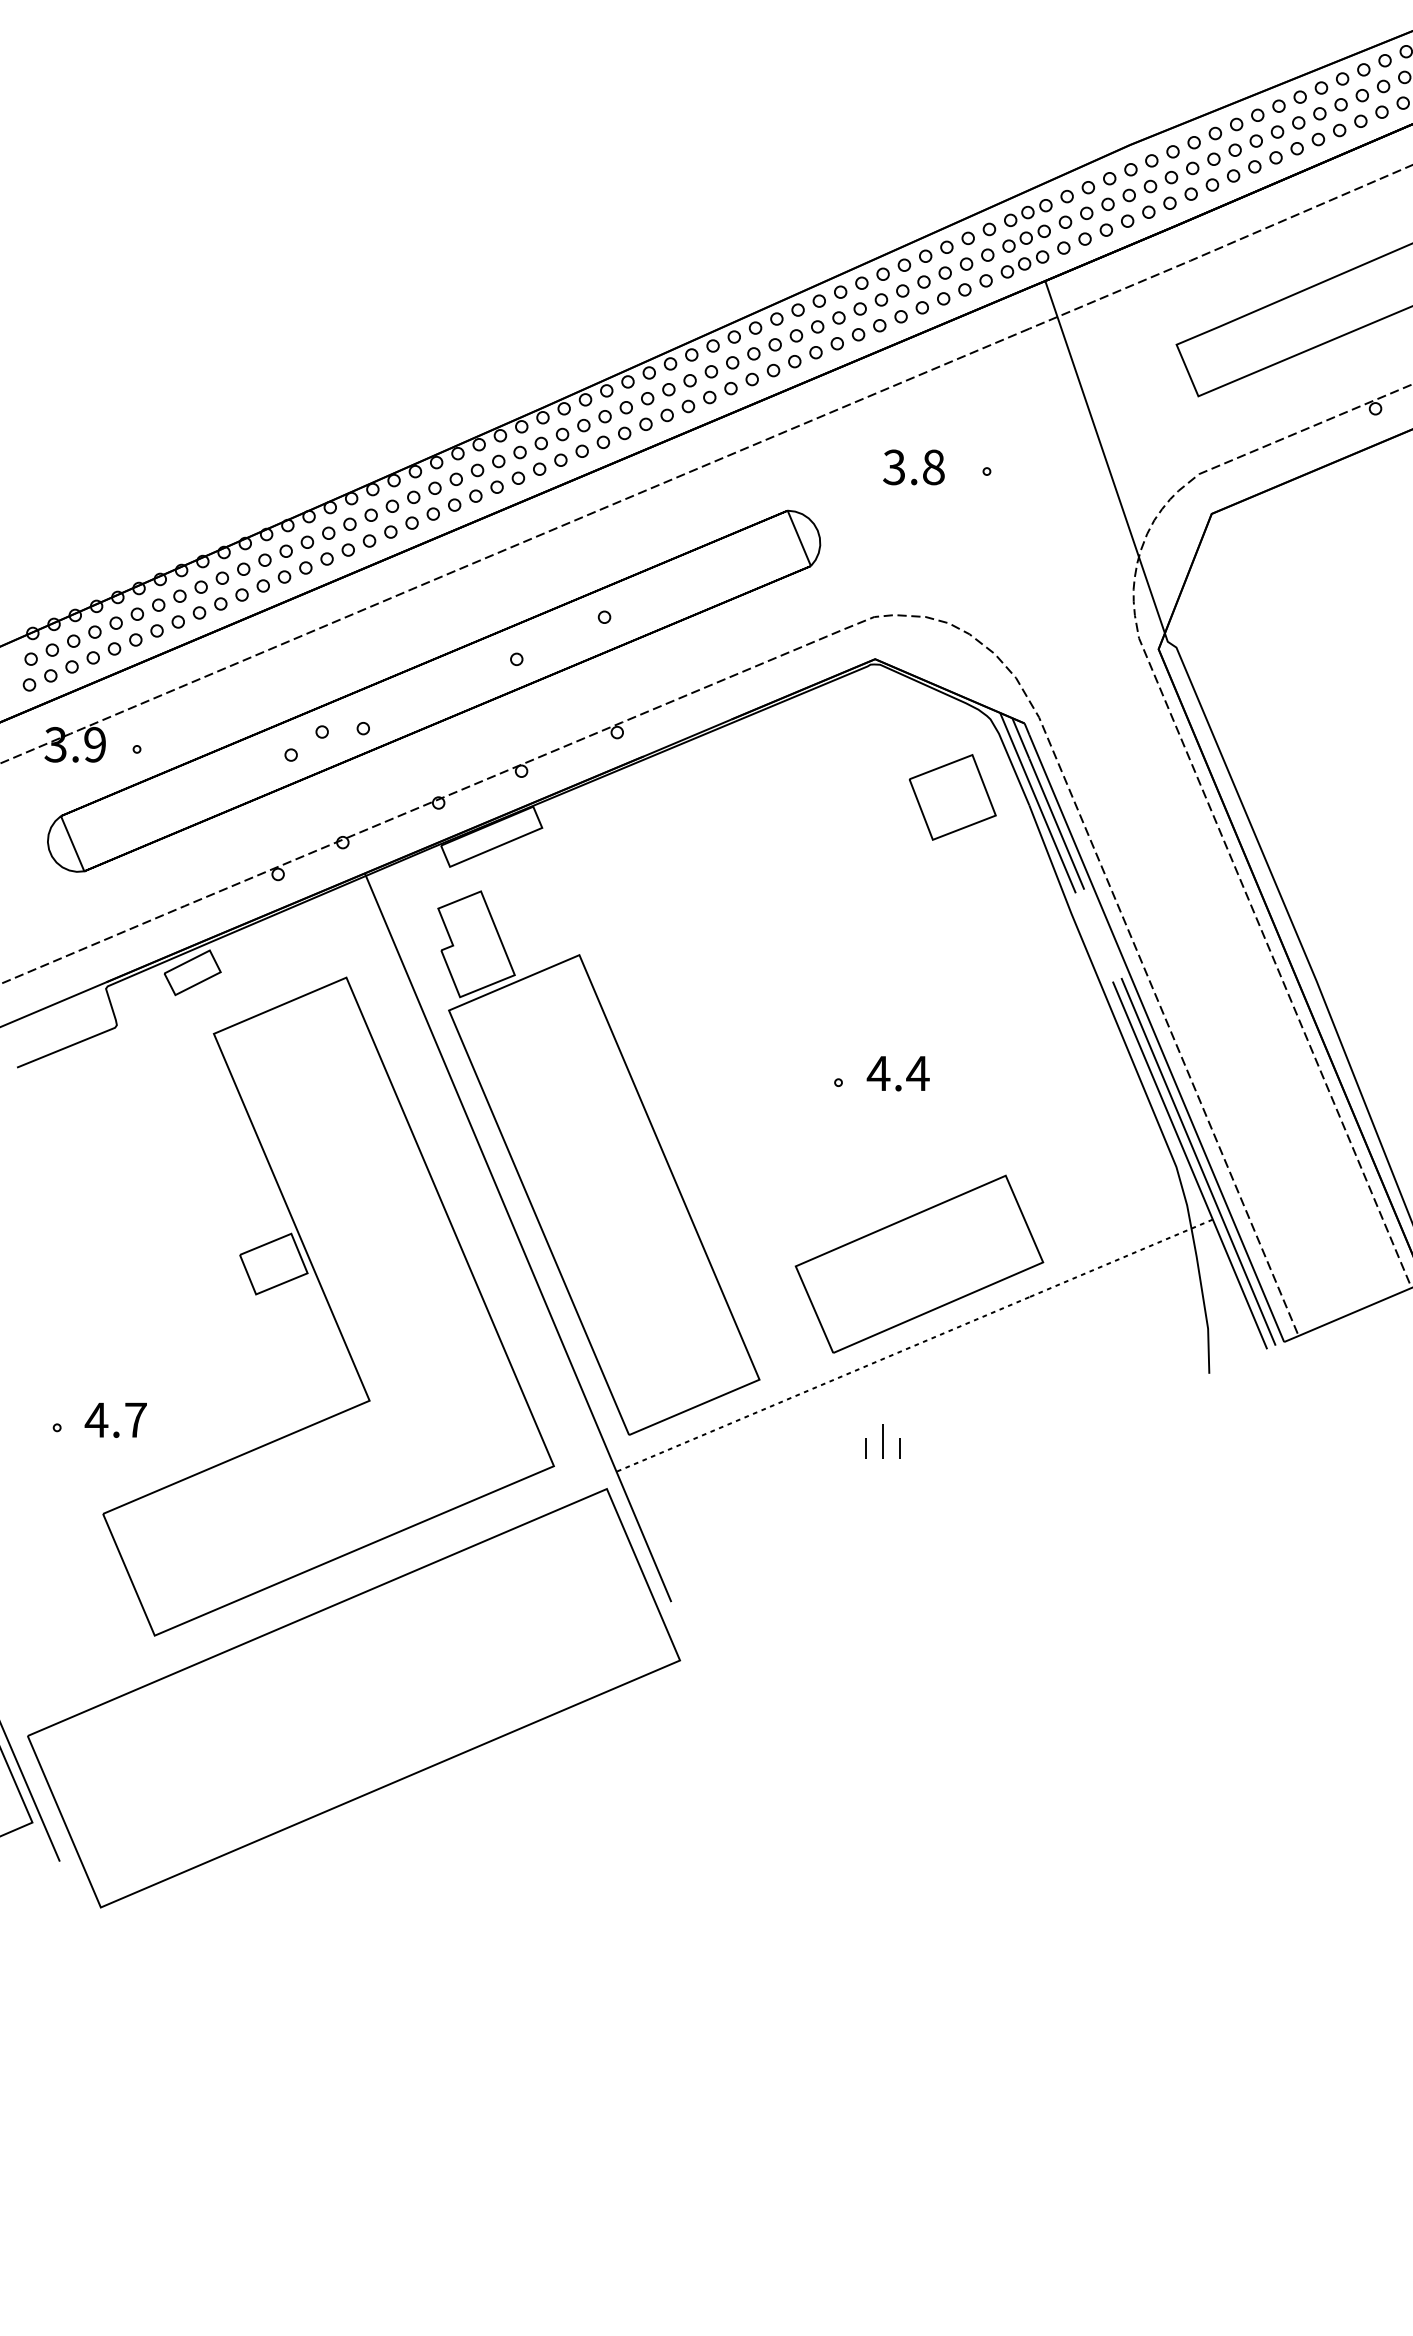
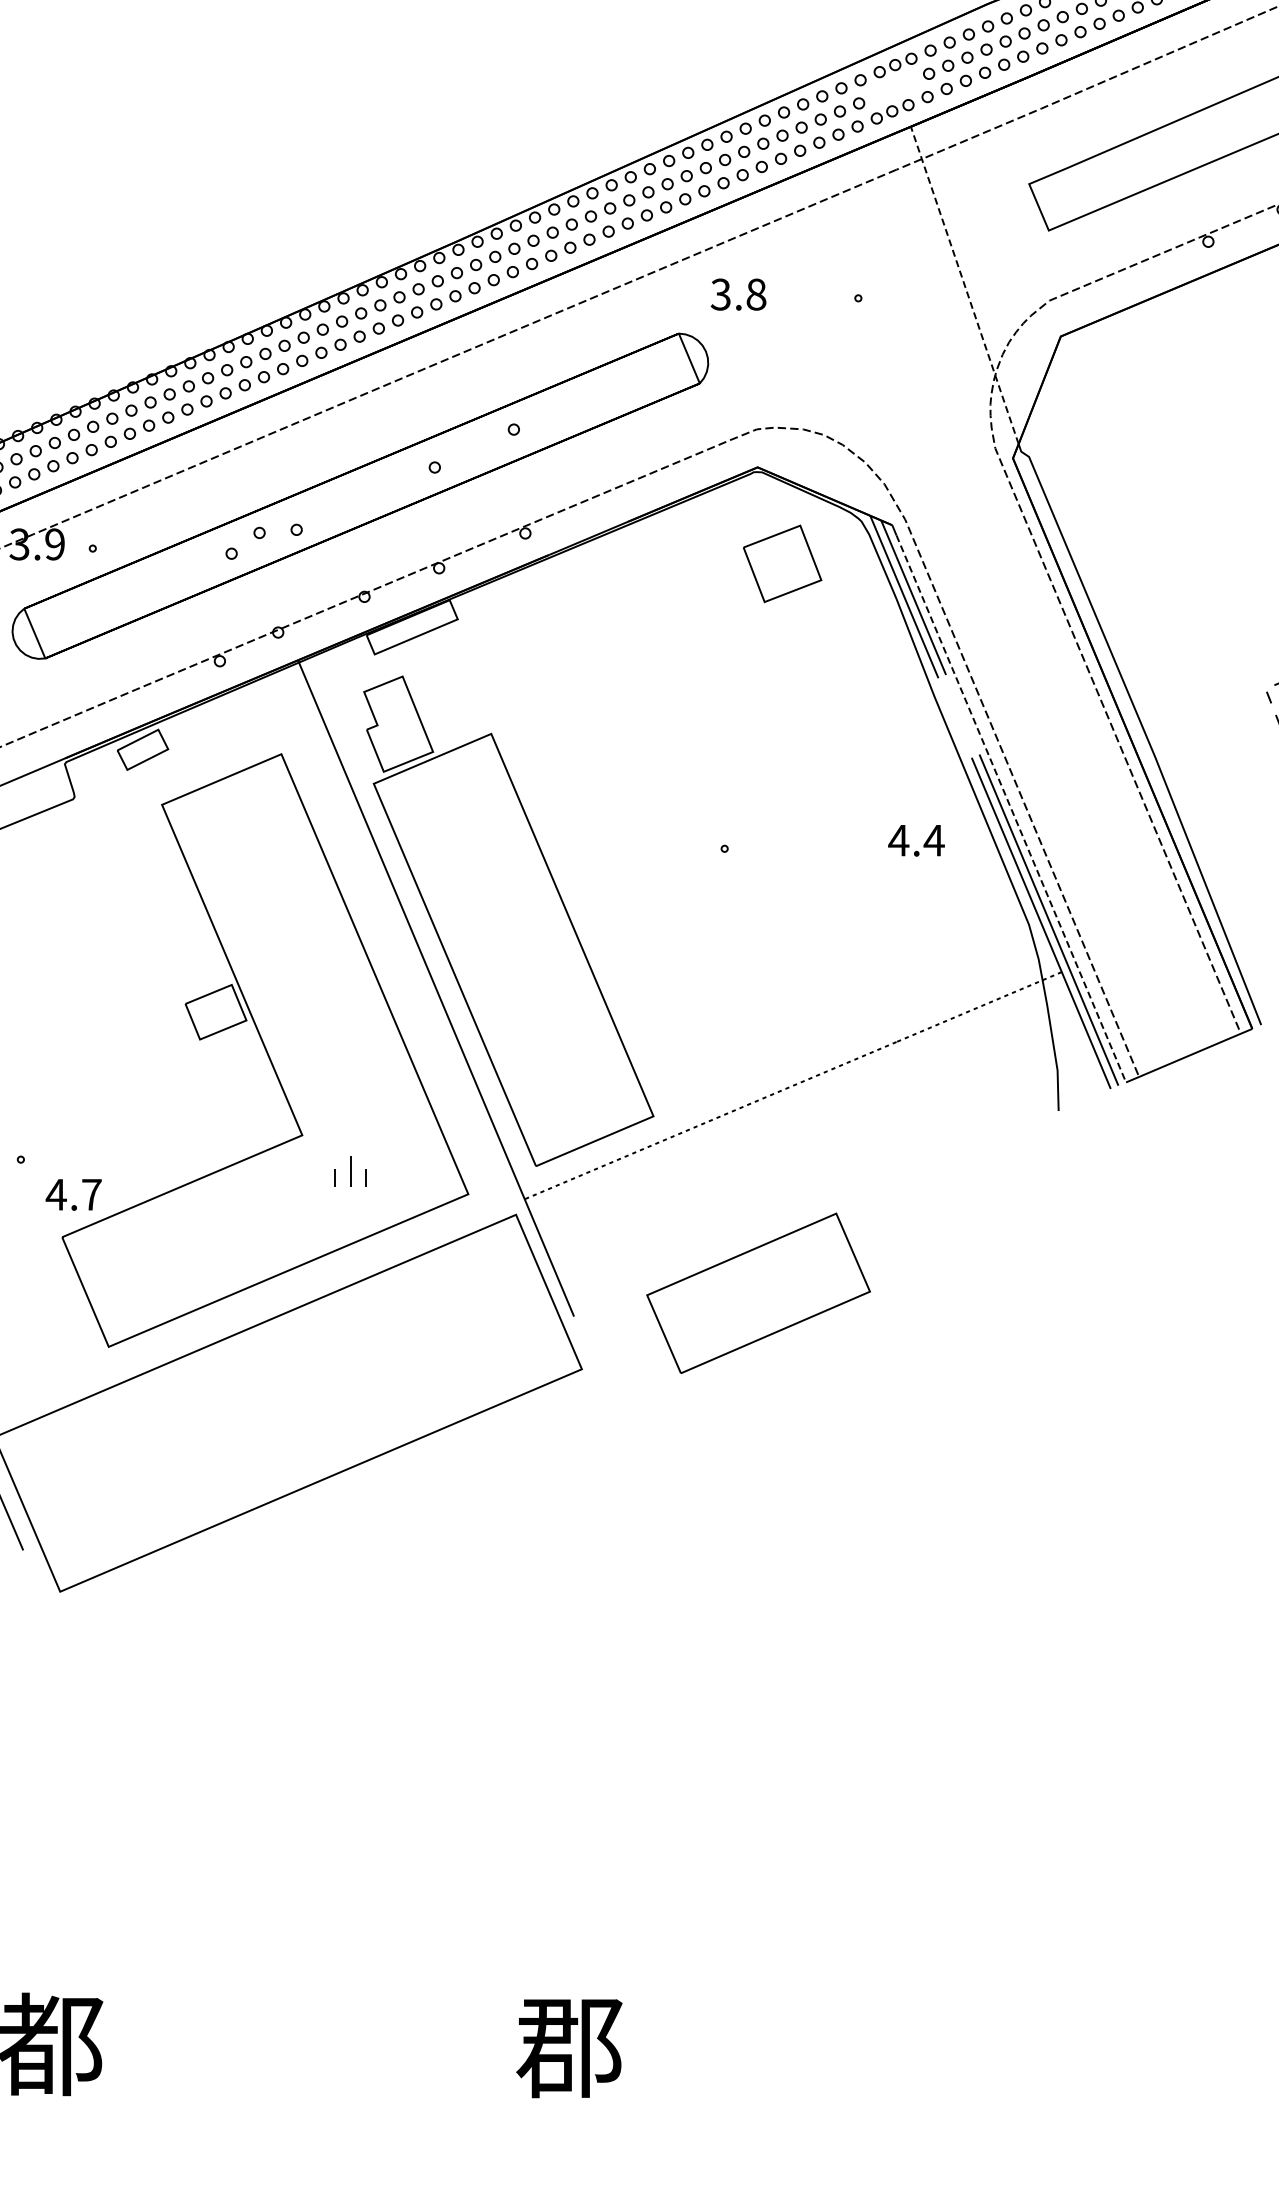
part: (1027, 238) -> (894, 88), removed
line: (1104, 456) -> (964, 284), solid -> dashed
text: (913, 467) -> (738, 294), moved
part: (952, 797) -> (782, 563), moved
line: (1156, 1037) -> (1011, 808), solid -> dashed
text: (898, 1073) -> (916, 840), moved
part: (919, 1263) -> (758, 1292), moved
text: (115, 1419) -> (73, 1194), moved
part: (882, 1440) -> (350, 1171), moved

